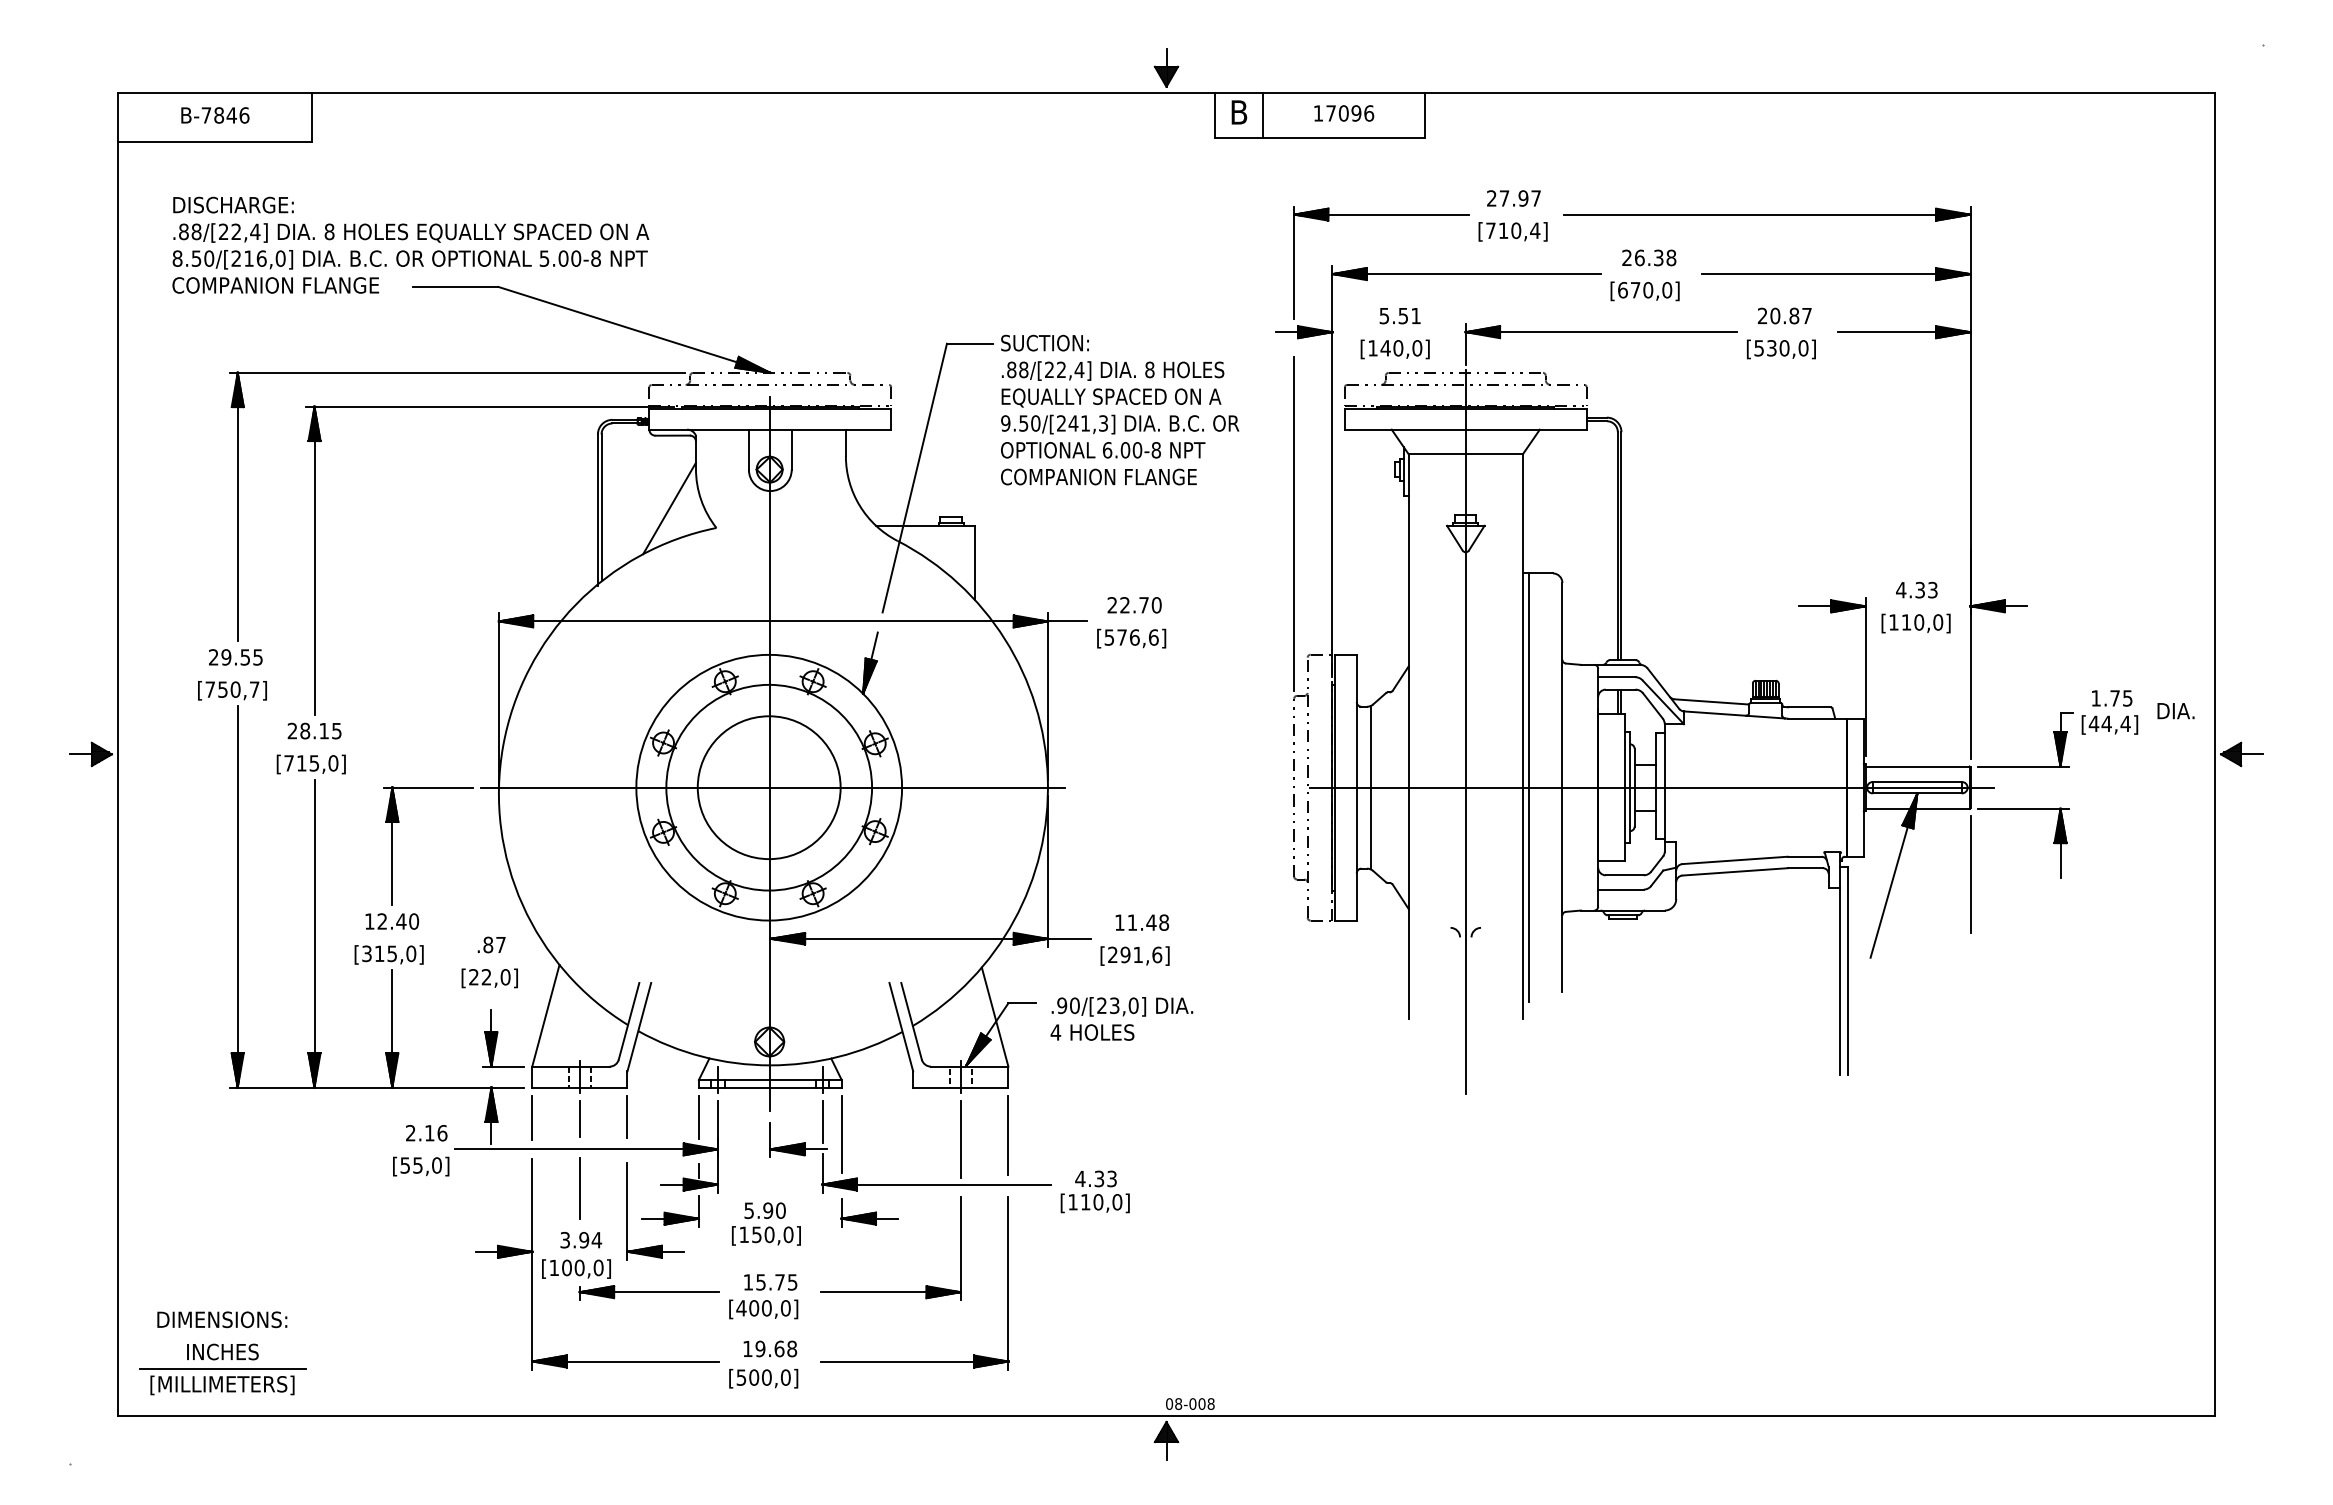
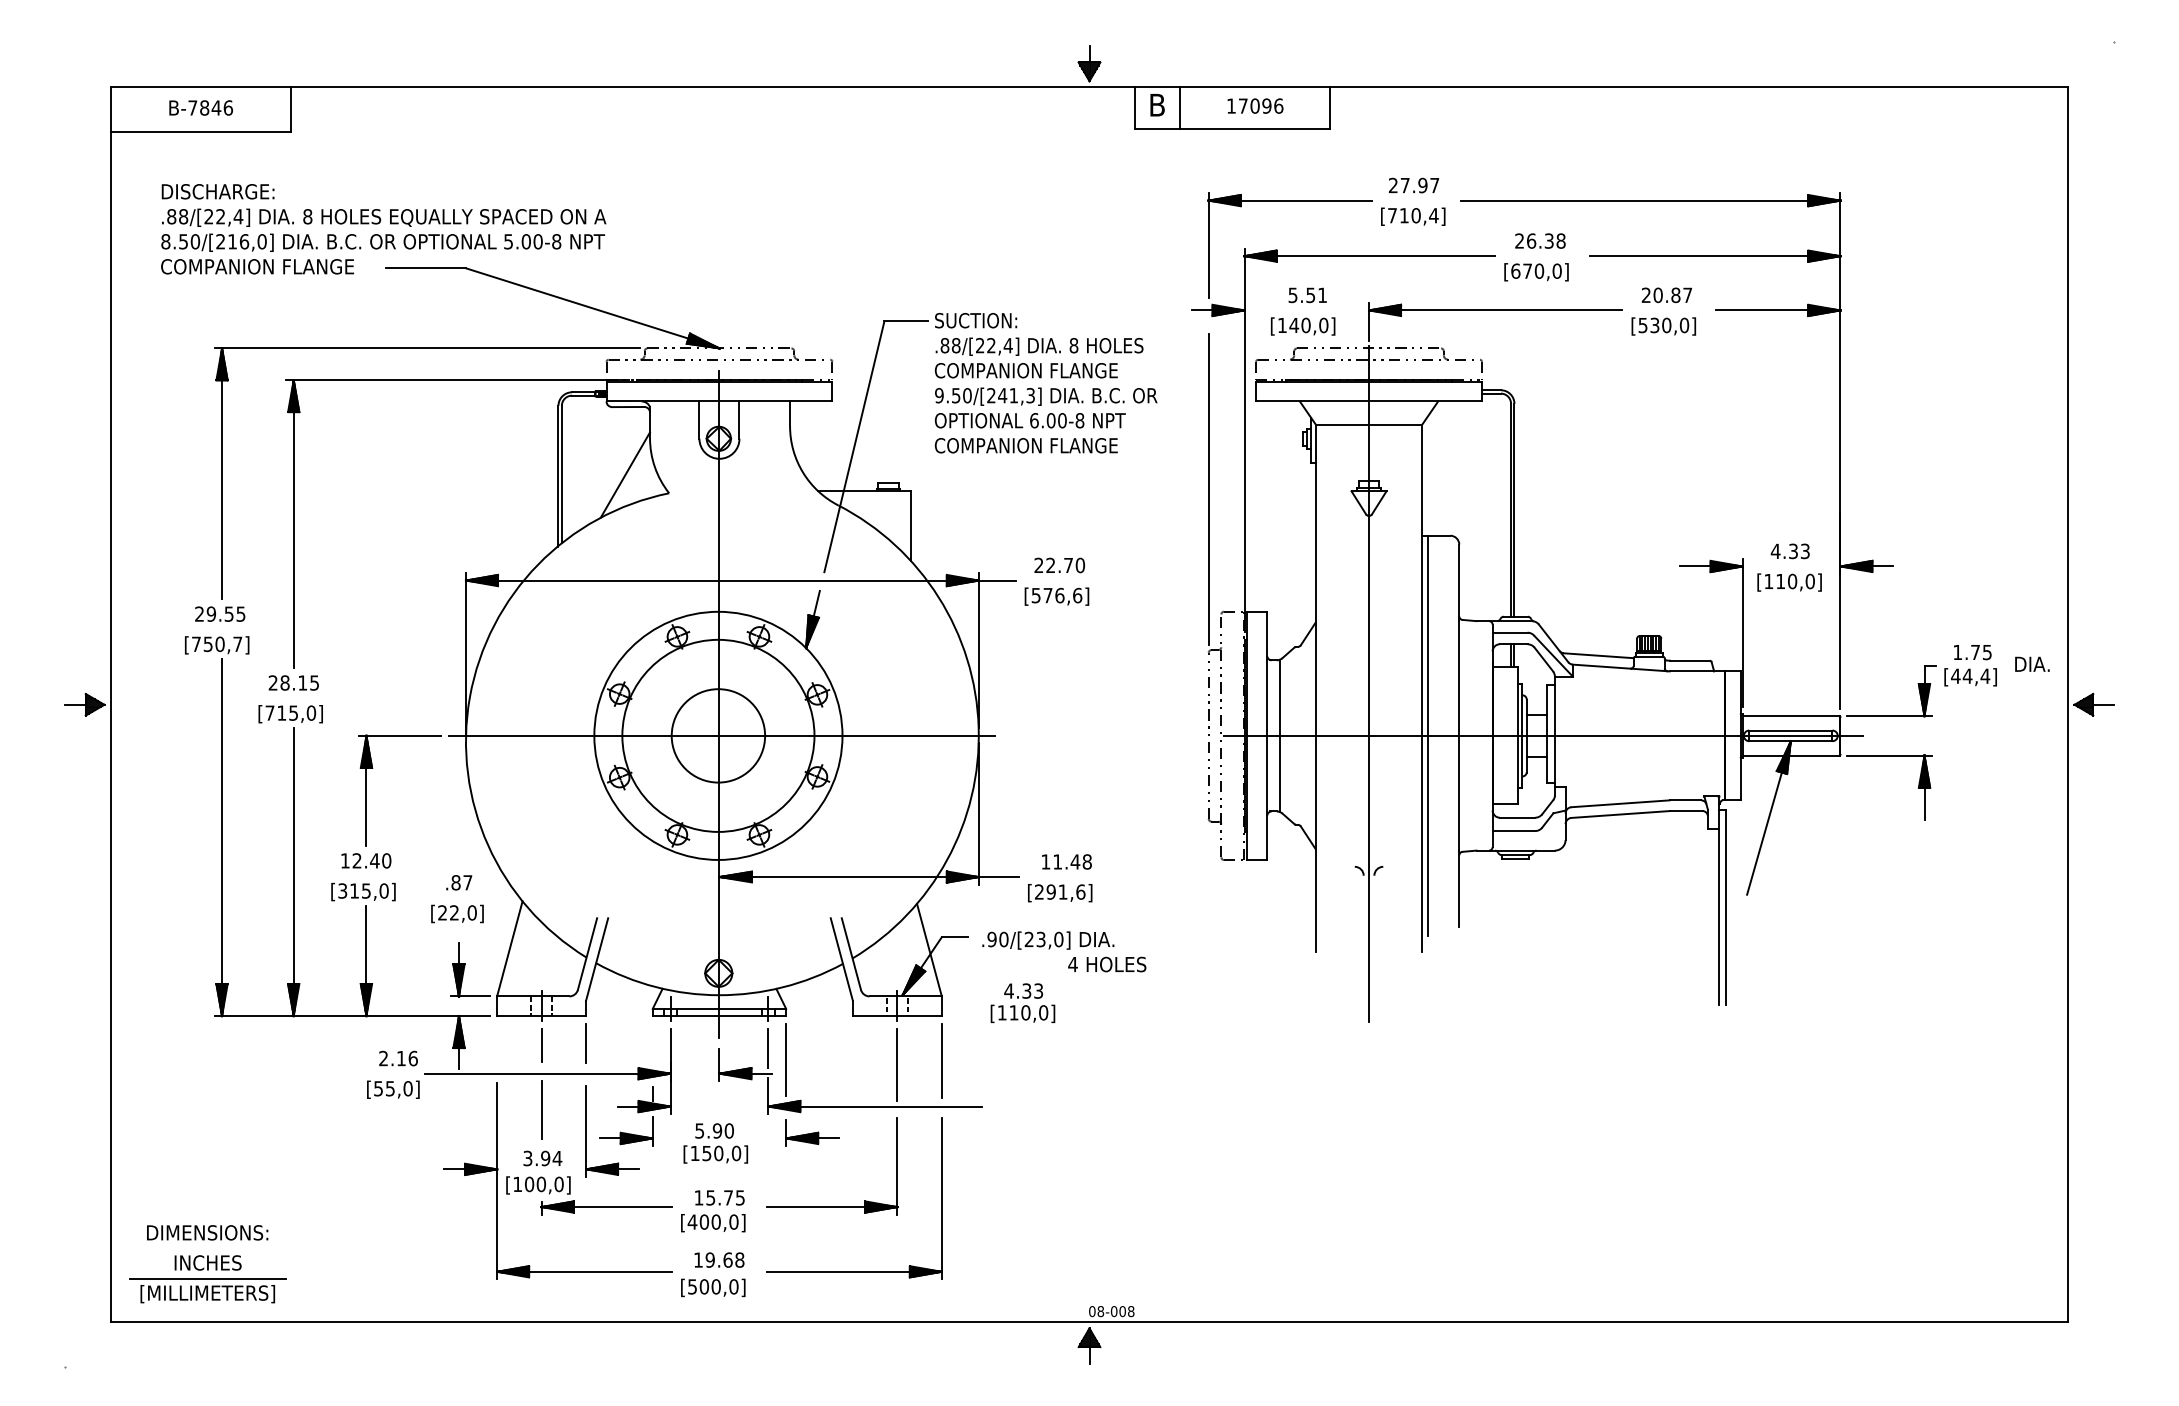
text: (1111, 397) -> (1038, 371), EQUALLY SPACED ON A -> COMPANION FLANGE
circle: (768, 787) -> (717, 735), size x0.7
line: (1970, 874) -> (1840, 816), removed
text: (1092, 1032) -> (1107, 964), moved
line: (698, 1116) -> (652, 1042), removed
line: (532, 1117) -> (497, 1043), removed
text: (1094, 1191) -> (1022, 1002), moved

